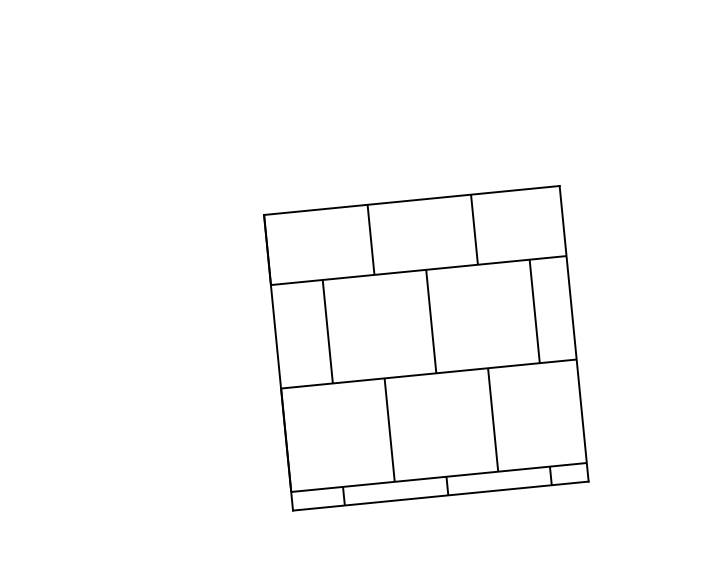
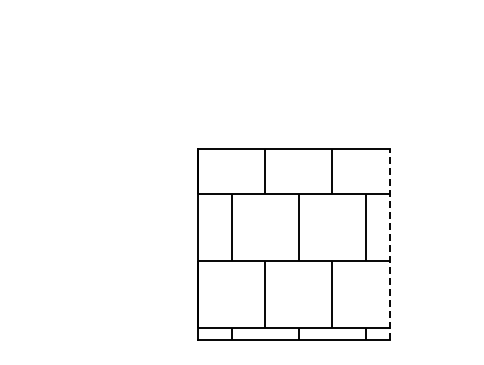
line: (573, 333) -> (389, 244), solid -> dashed

